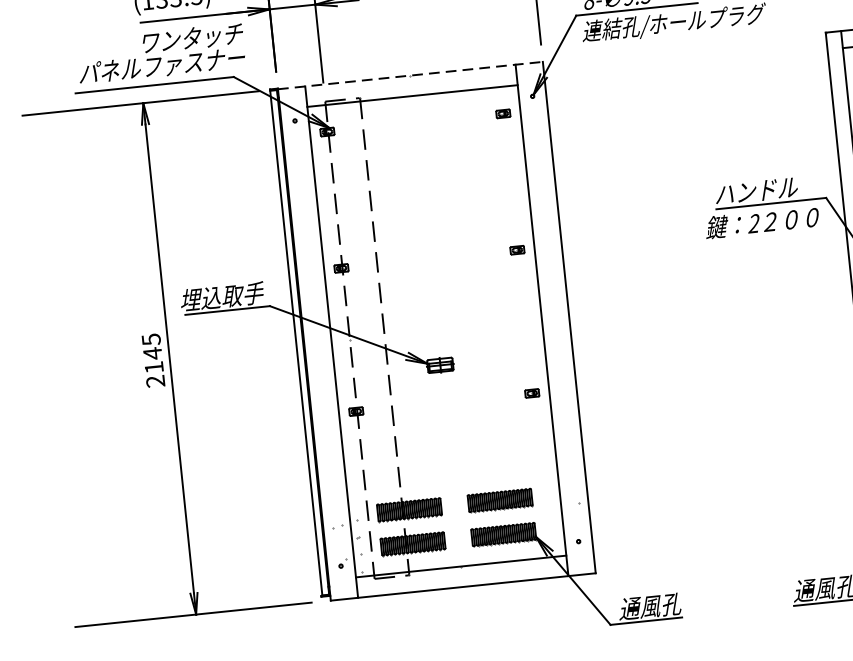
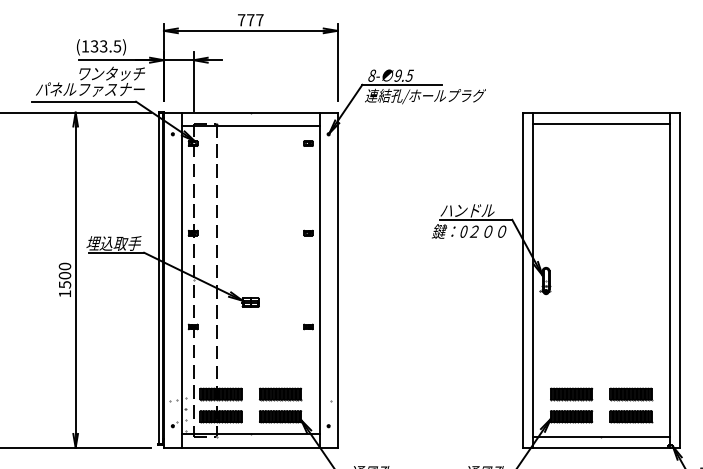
line: (409, 75) -> (250, 112), dashed -> solid
text: (753, 223) -> (463, 231), 2 -> 0
text: (152, 359) -> (64, 279), 2145 -> 1500

